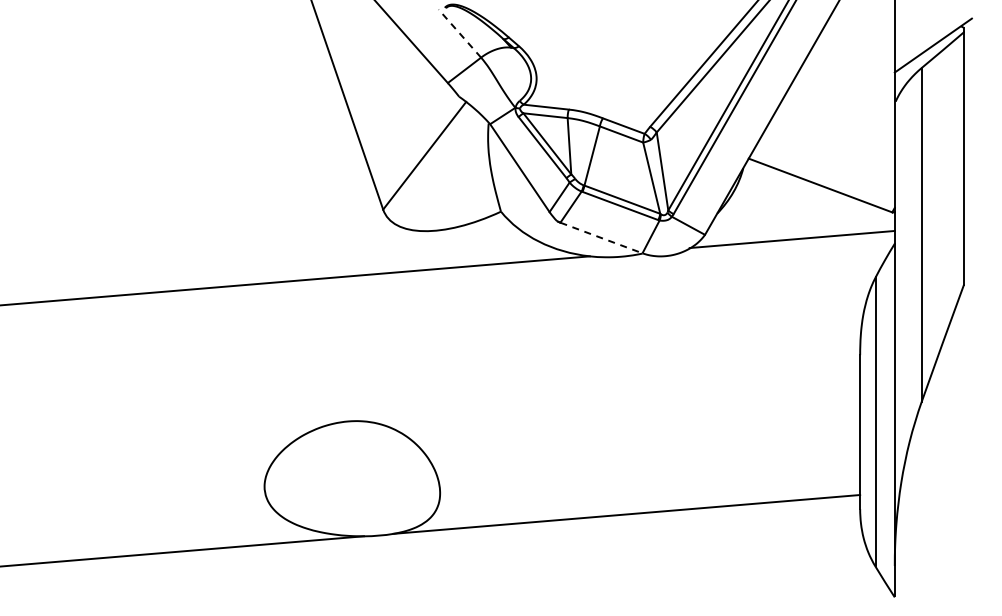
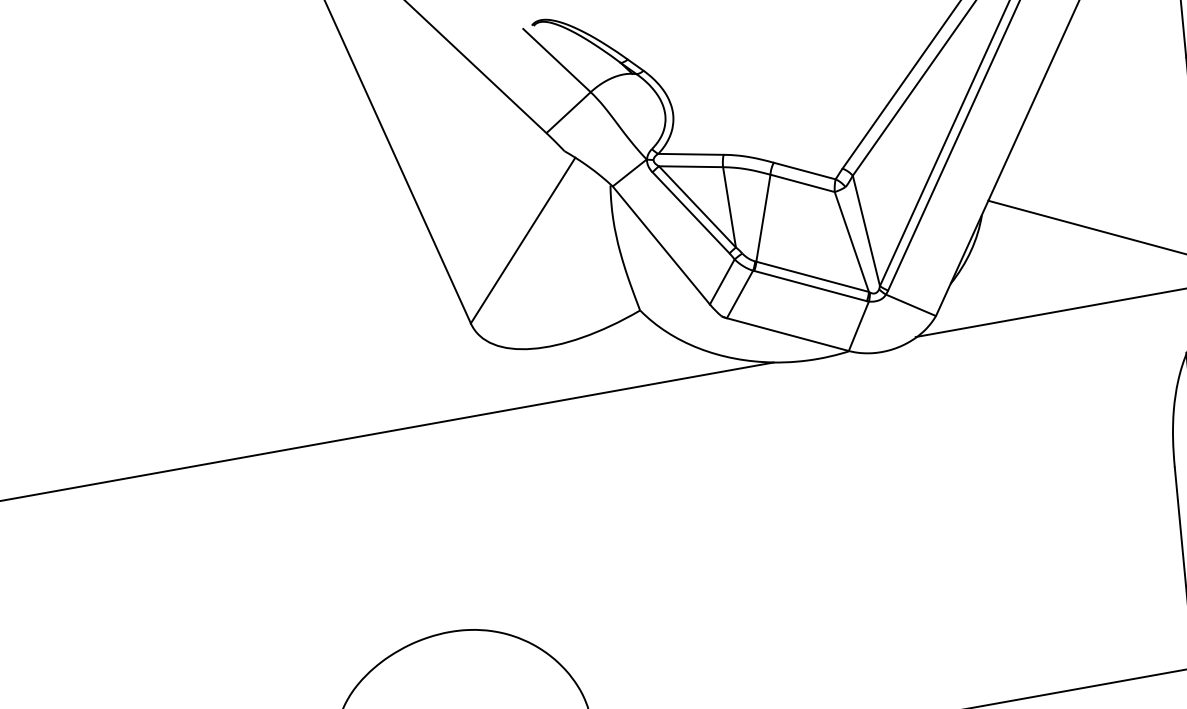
line: (459, 33) -> (556, 60), dashed -> solid
line: (601, 238) -> (787, 335), dashed -> solid

